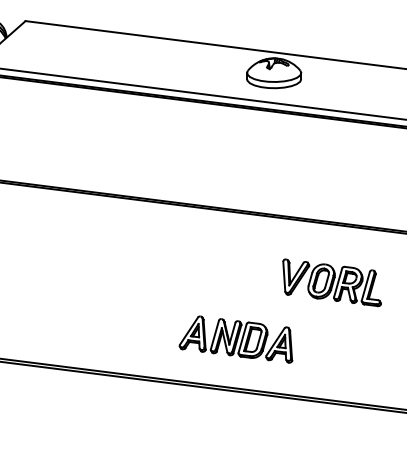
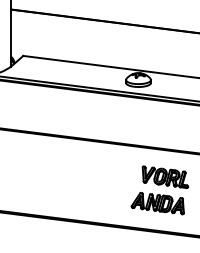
part: (235, 339) -> (157, 203), moved

